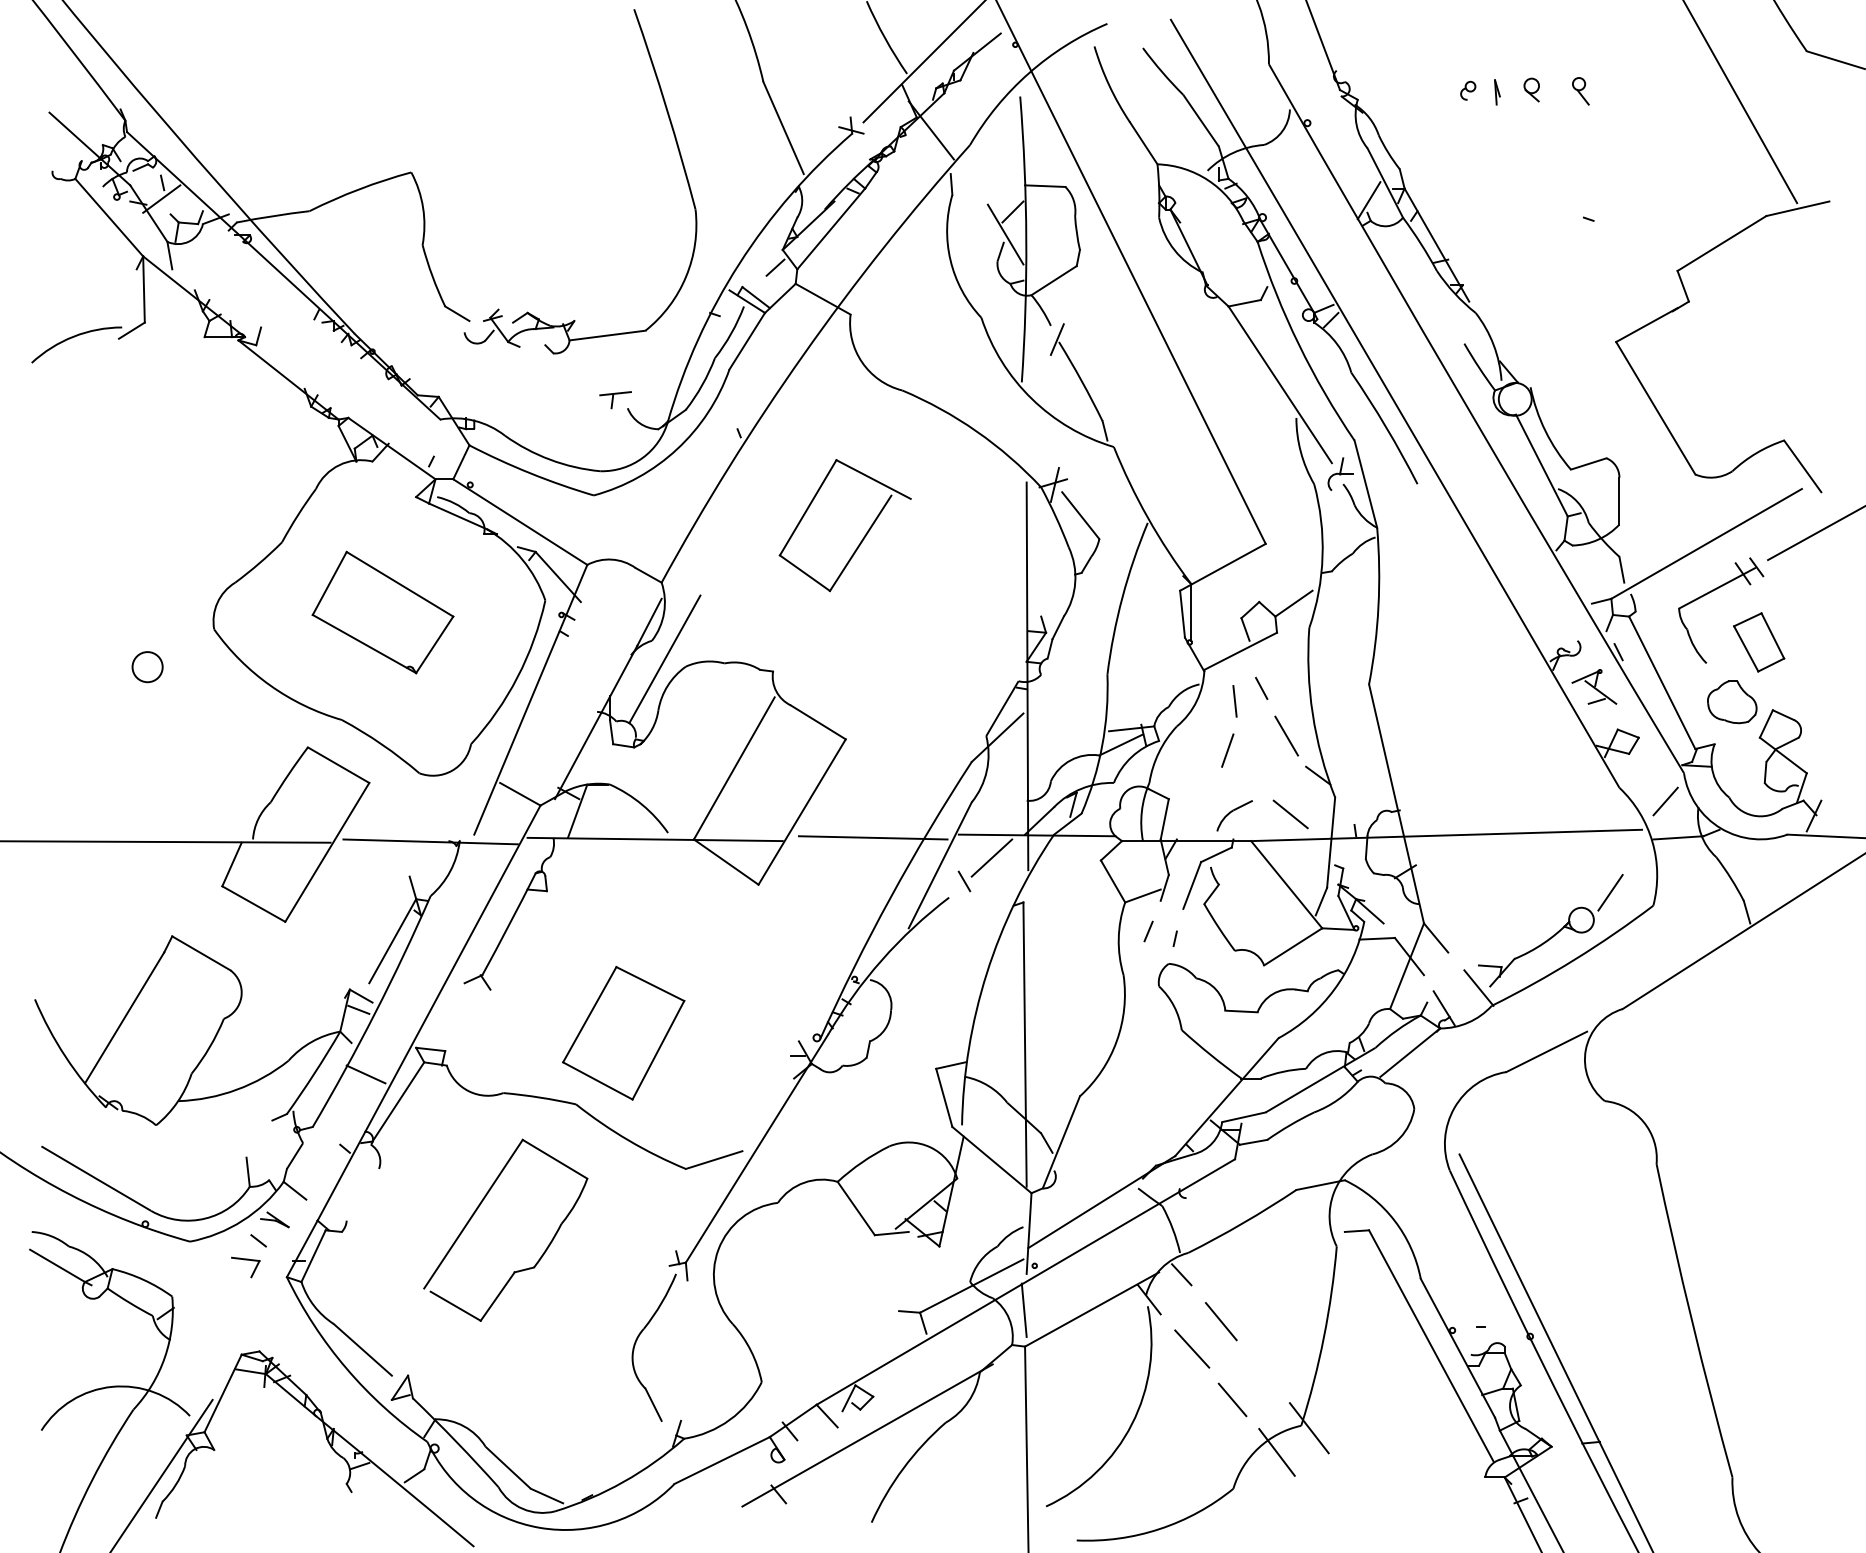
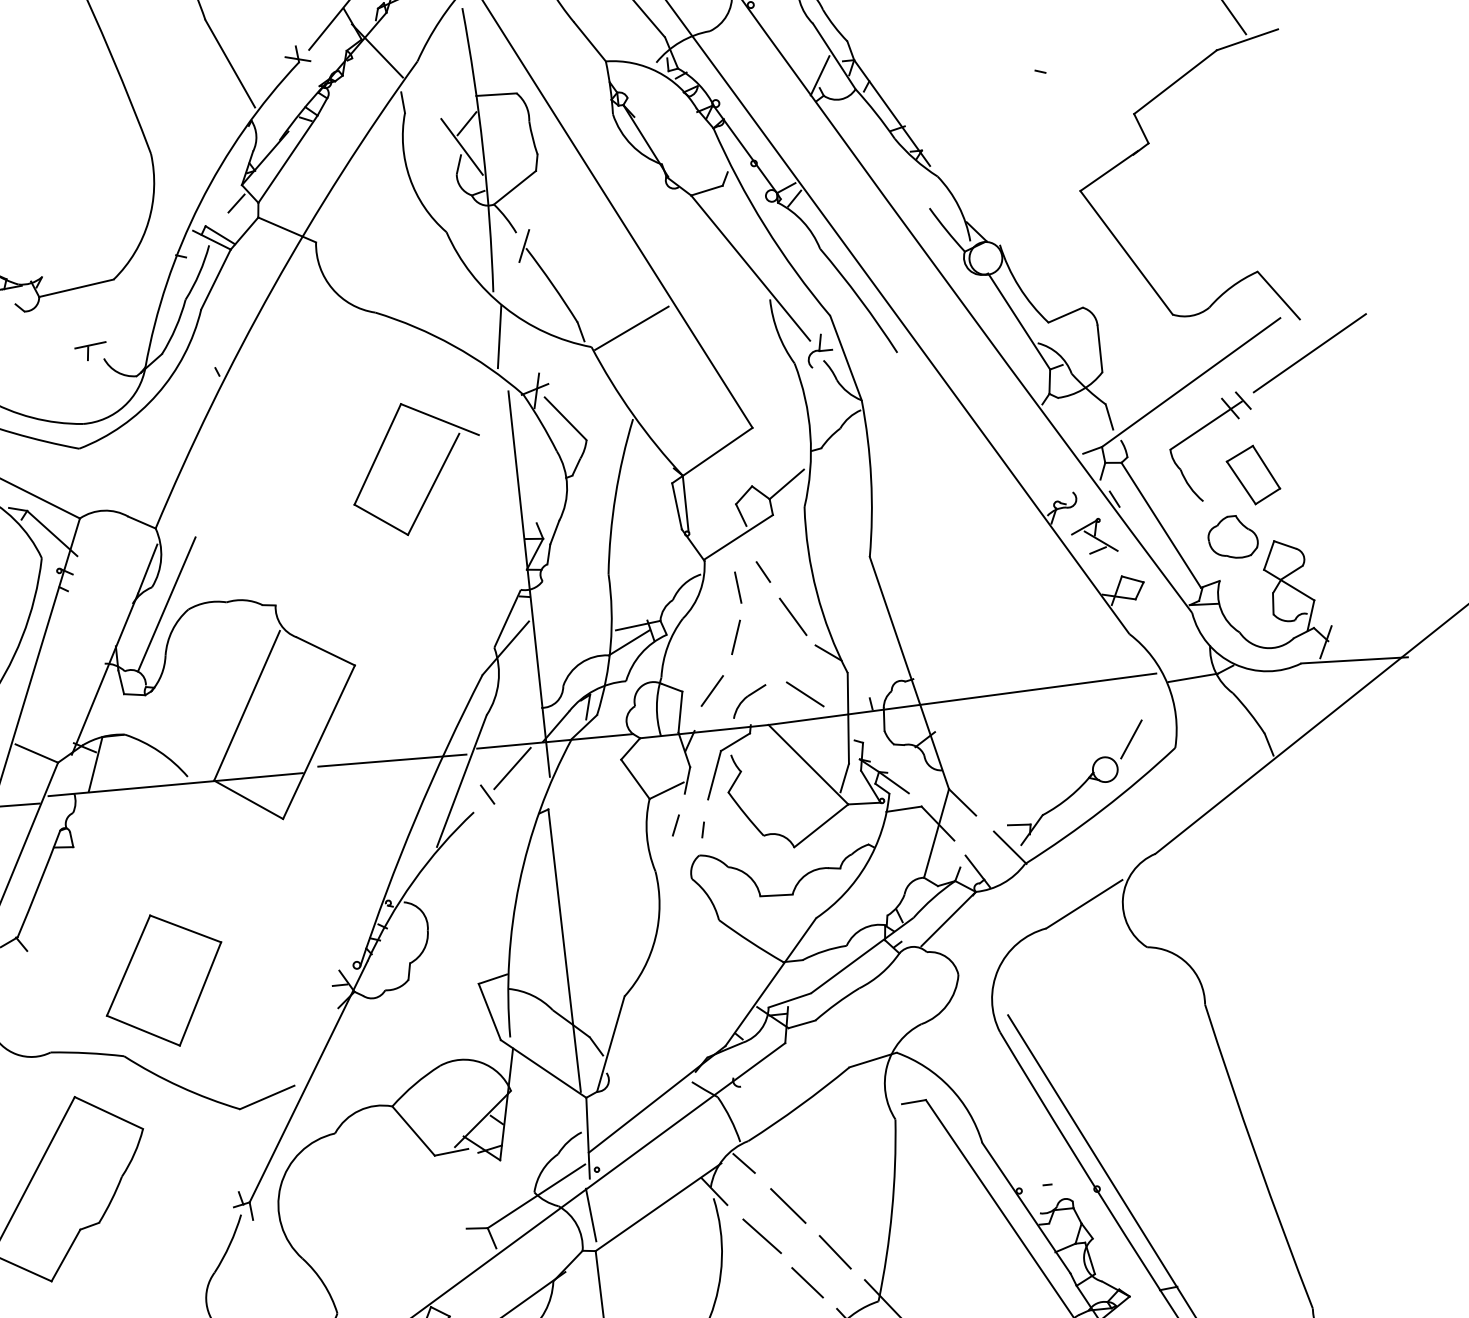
line: (1023, 427) -> (499, 336), added
line: (1155, 432) -> (631, 328), added
part: (862, 538) -> (434, 479), moved
line: (1665, 801) -> (712, 691), moved
line: (1263, 1372) -> (835, 1252), added

